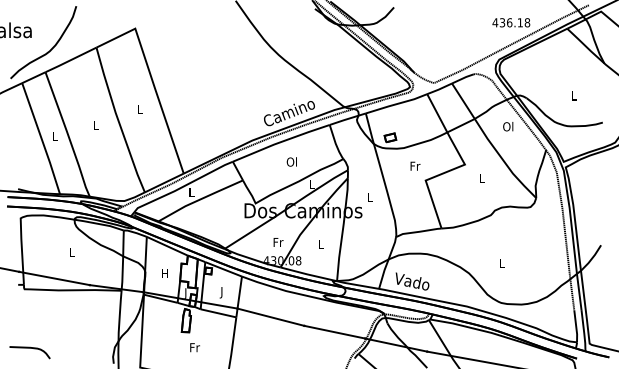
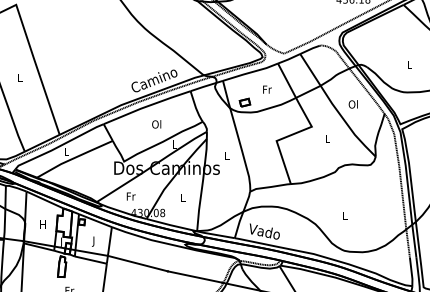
text: (508, 126) -> (353, 104), moved
text: (415, 165) -> (267, 88), moved
text: (278, 242) -> (131, 196), moved

